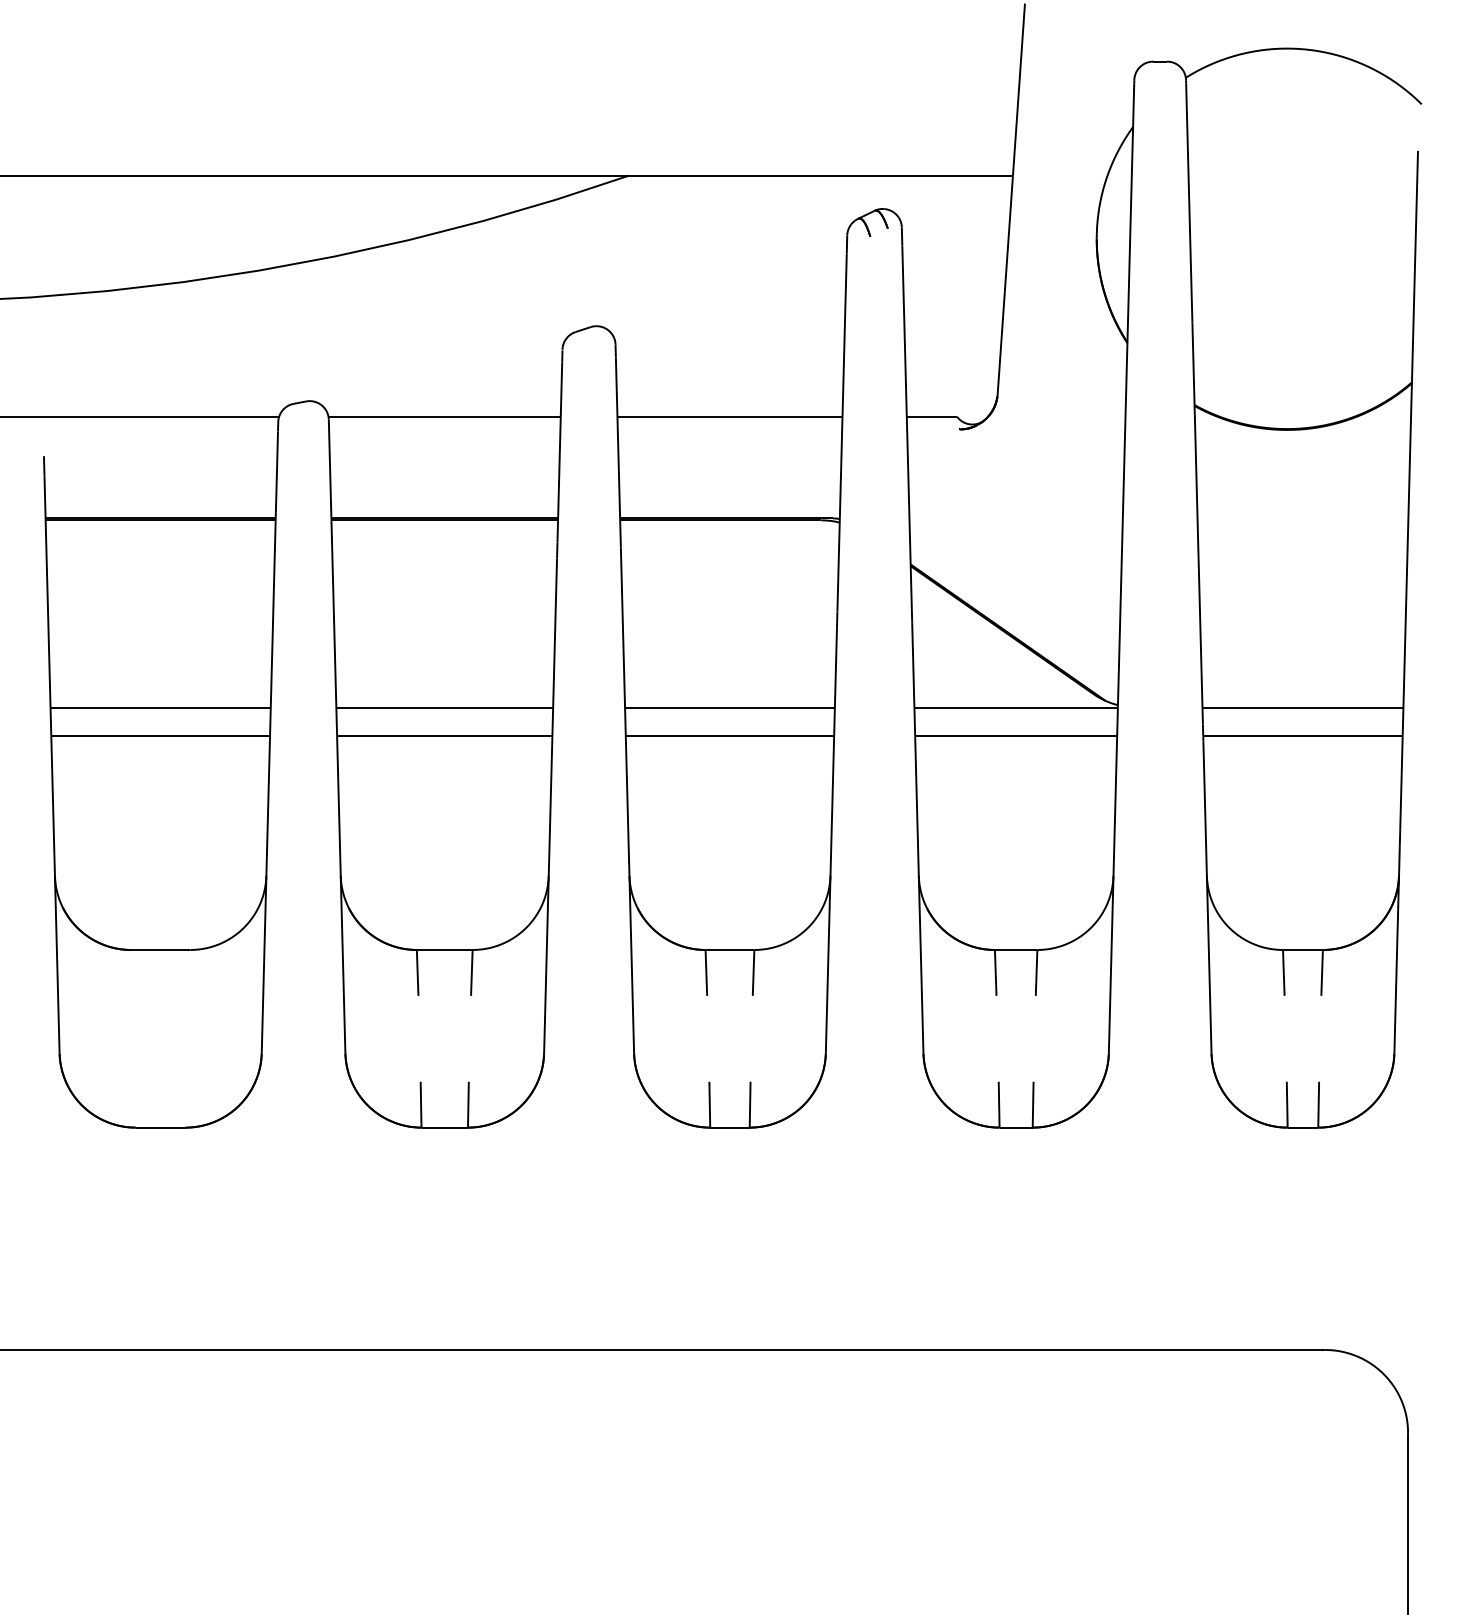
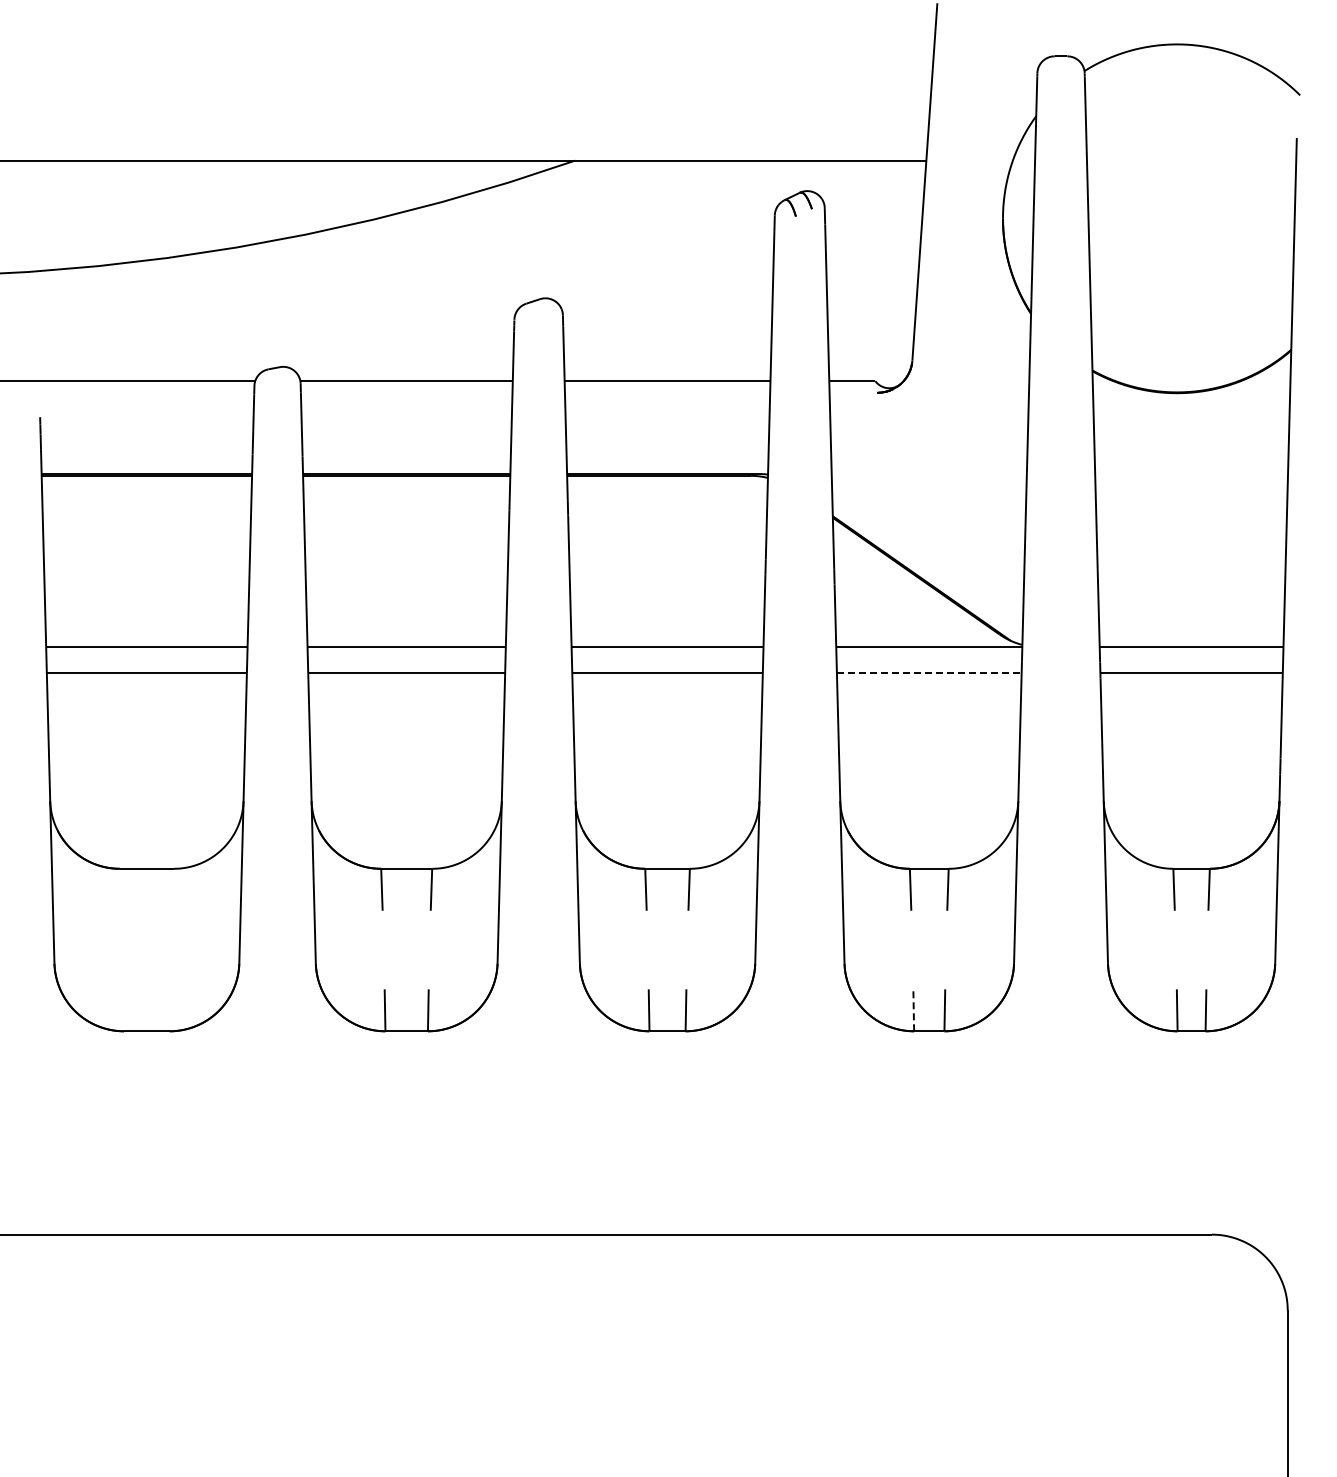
line: (1016, 736) -> (929, 673), solid -> dashed
line: (998, 1104) -> (913, 1010), solid -> dashed

